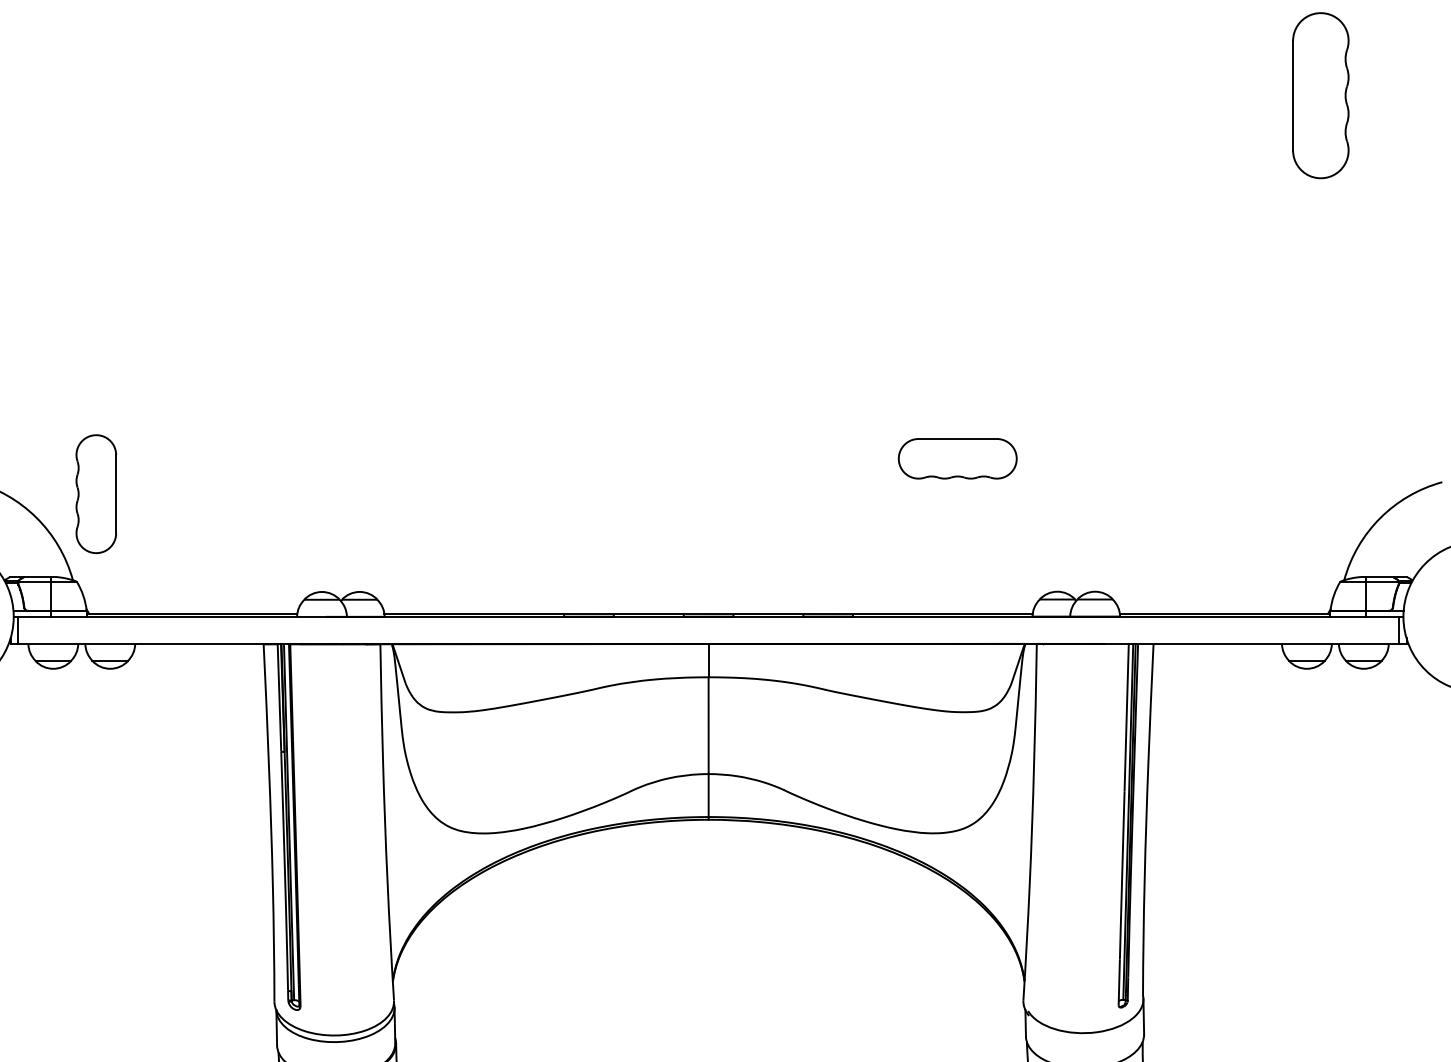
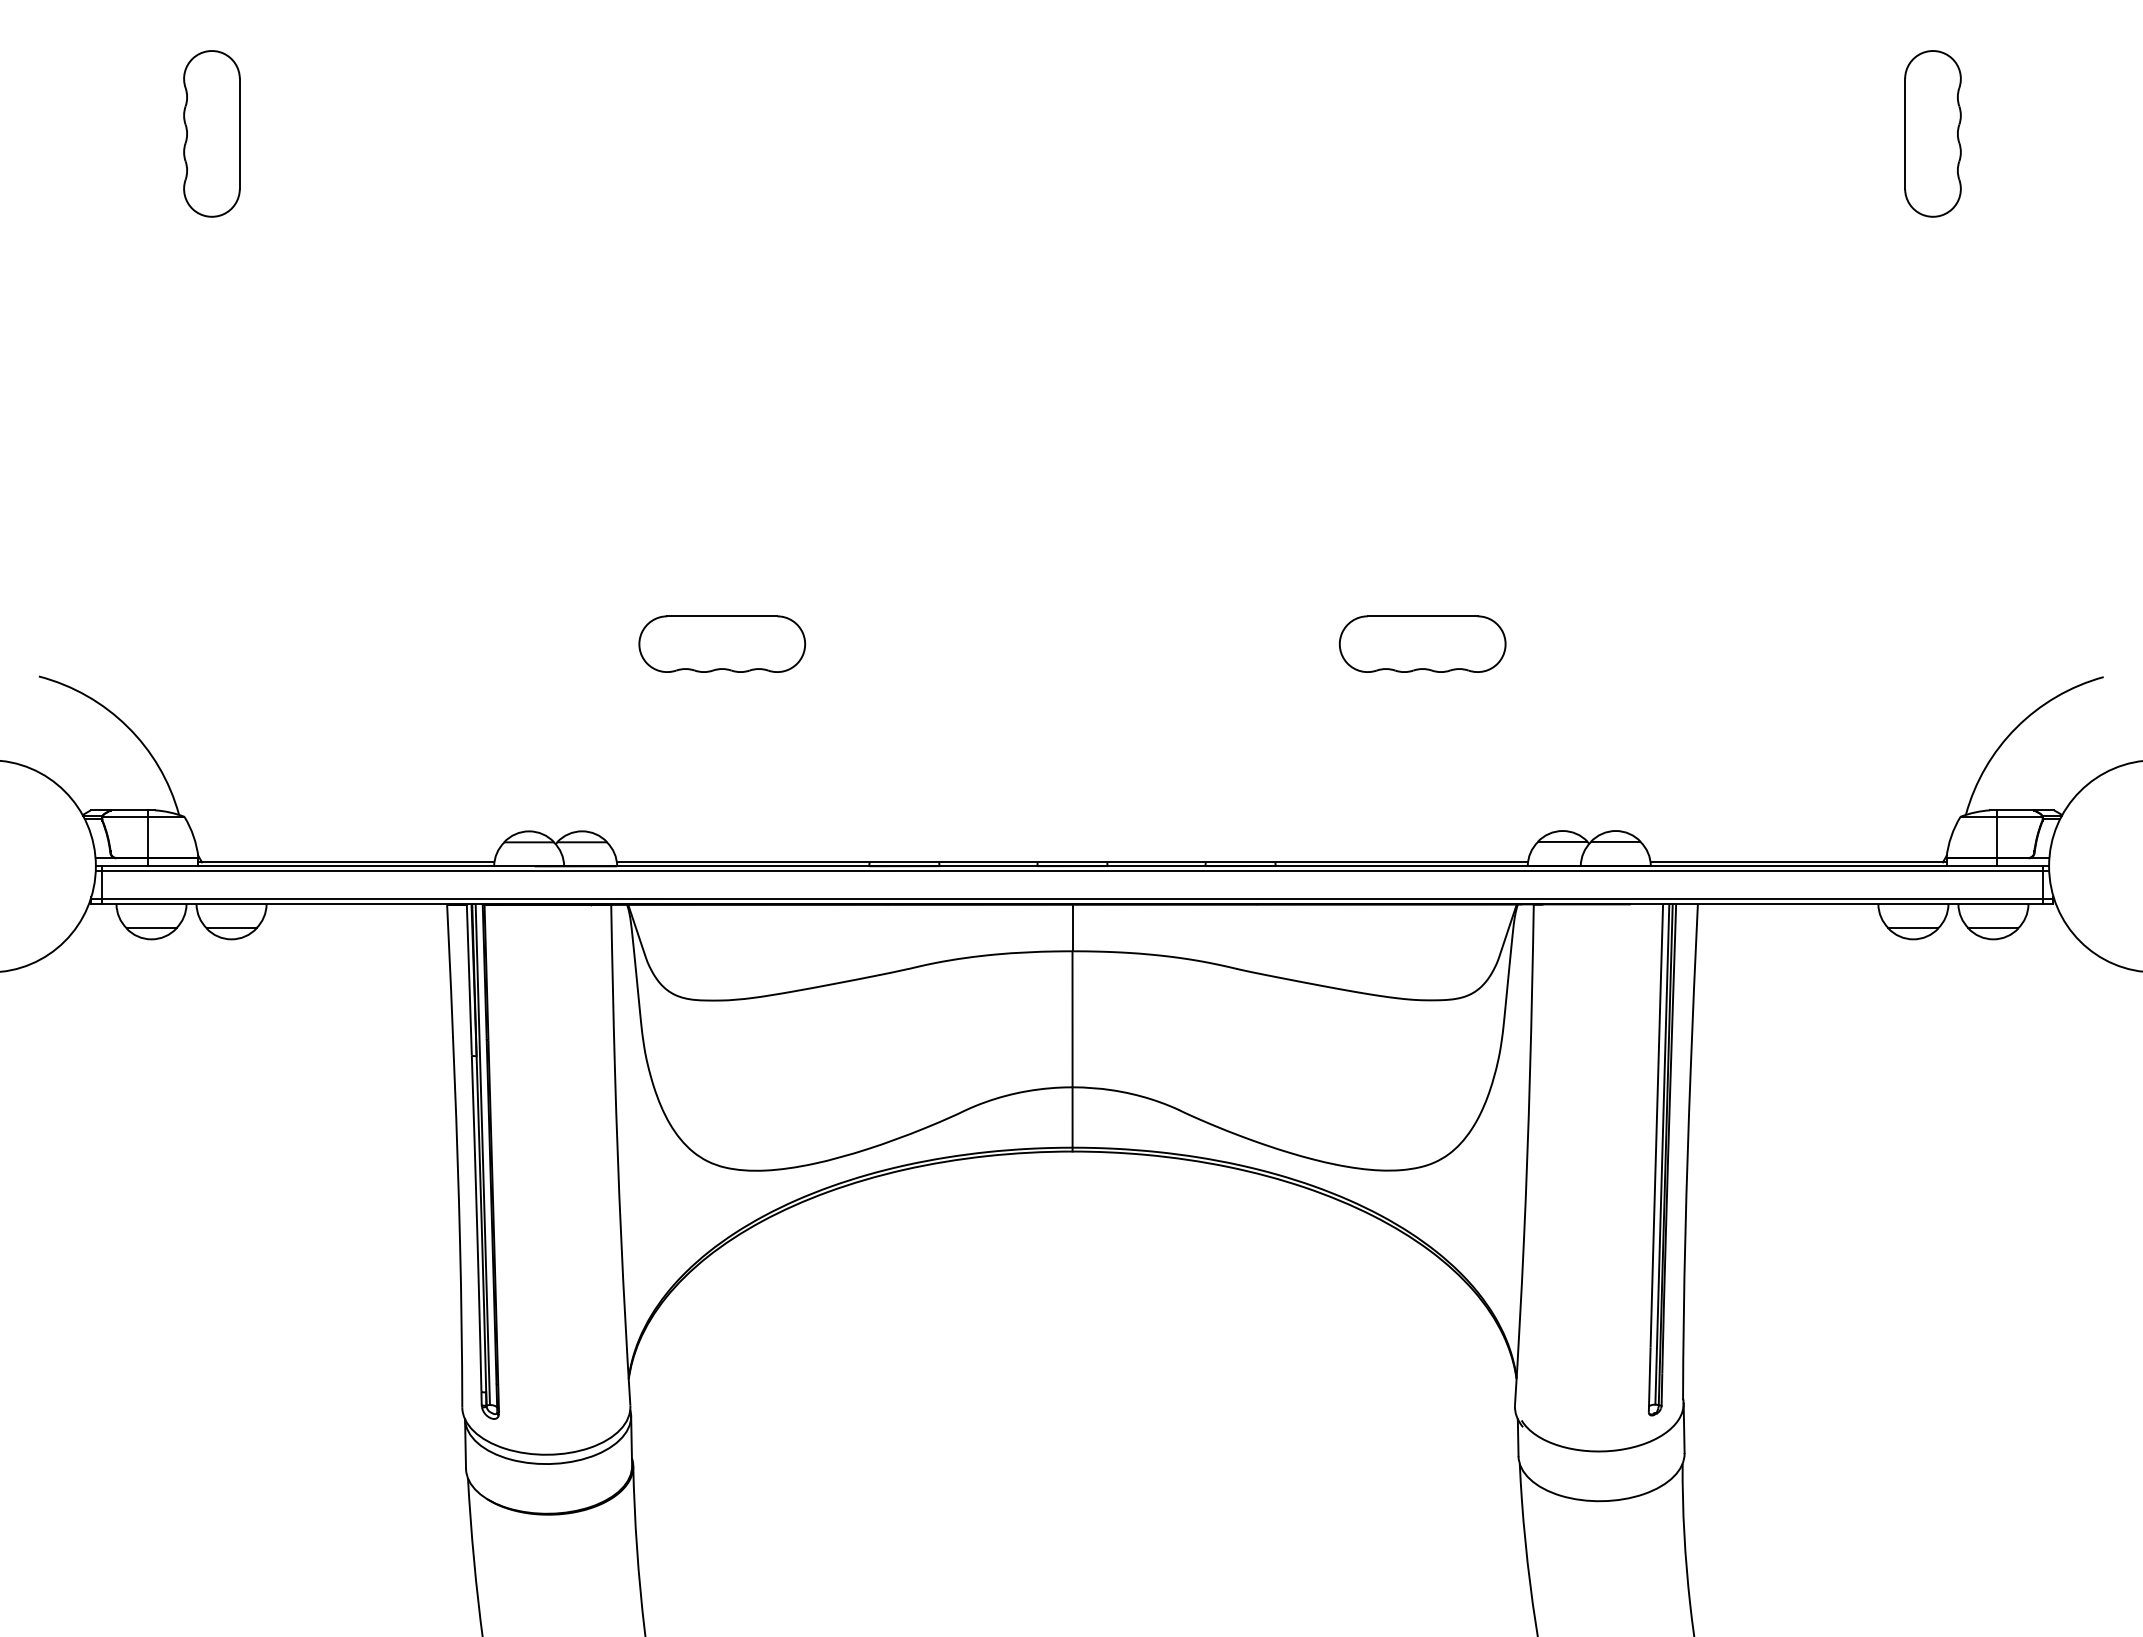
part: (1320, 95) -> (1932, 133), size x0.71
part: (459, 458) -> (722, 643), added
part: (96, 493) -> (211, 133), moved
line: (708, 620) -> (1072, 871), added
line: (708, 640) -> (1072, 899), added

